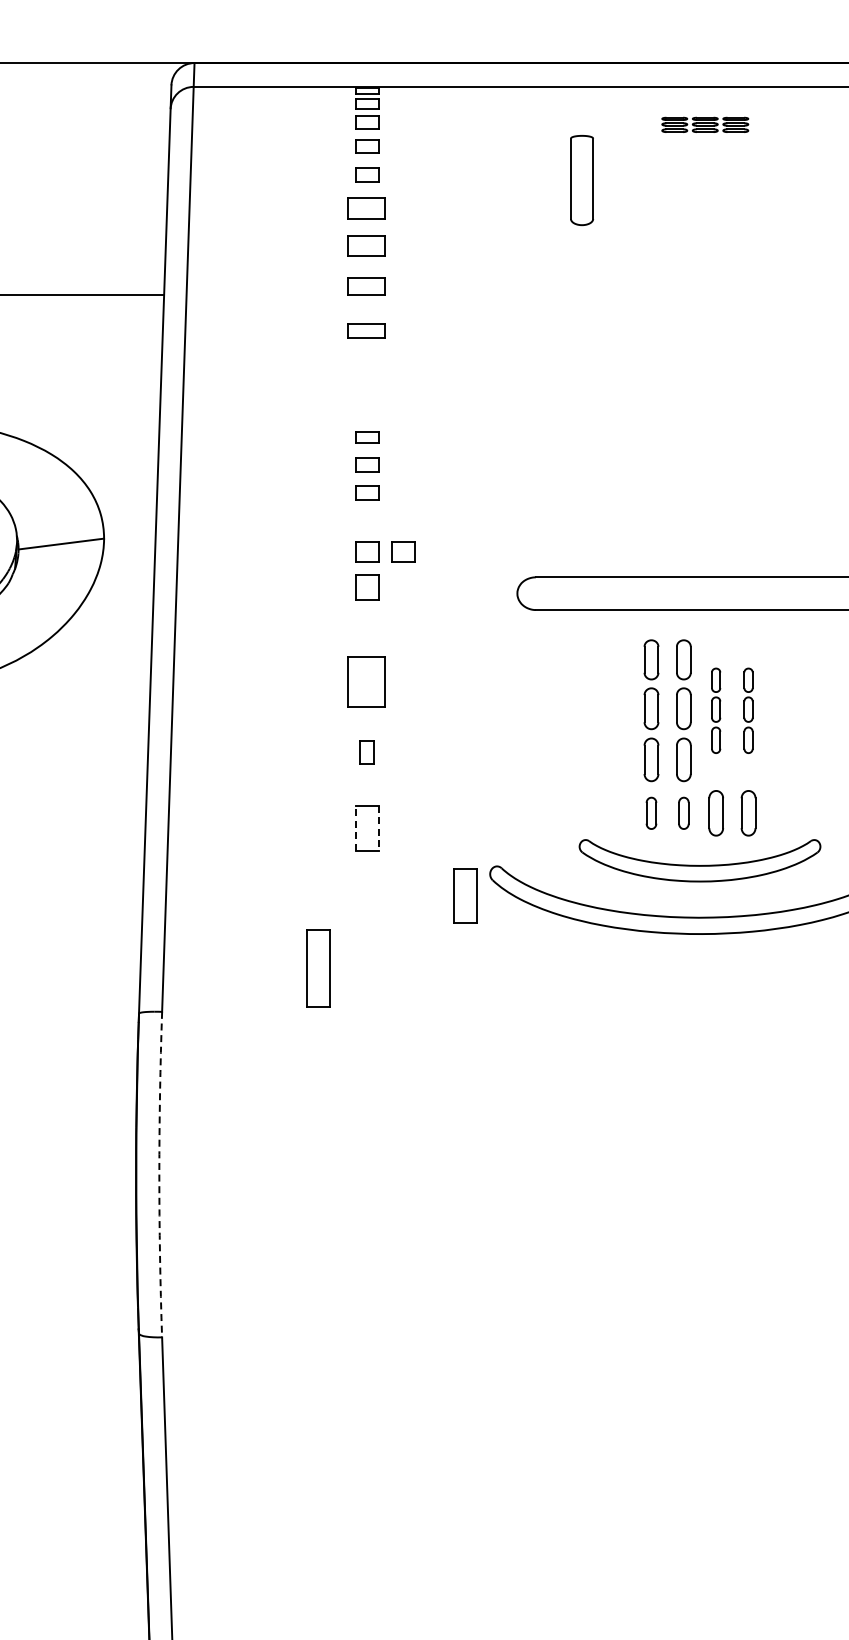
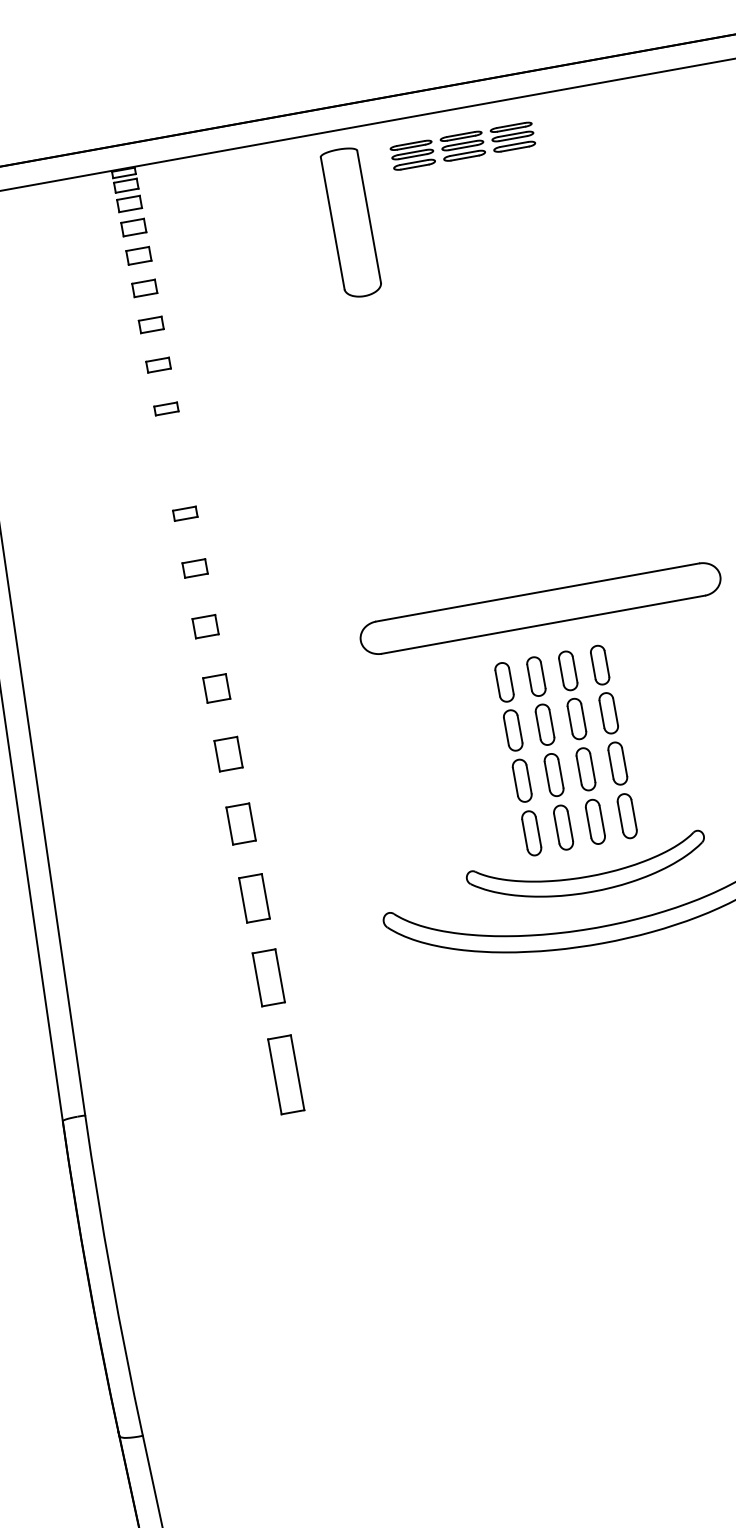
part: (704, 124) -> (461, 146), size x1.67
part: (581, 180) -> (350, 222), size x1.67
part: (367, 208) -> (145, 288), size x0.62
part: (367, 245) -> (151, 324), size x0.62
part: (367, 286) -> (158, 365), size x0.62
part: (367, 330) -> (166, 408), size x0.62
part: (367, 464) -> (190, 540), removed
part: (403, 551) -> (241, 619), removed
part: (367, 587) -> (217, 687), moved
part: (367, 681) -> (228, 753), size x0.62
part: (715, 710) -> (576, 720), size x1.67
part: (748, 710) -> (609, 715), size x1.67
part: (367, 752) -> (241, 823), size x1.67
part: (651, 813) -> (531, 833), size x1.43
part: (683, 813) -> (563, 827), size x1.43
line: (355, 828) -> (243, 900), dashed -> solid
line: (378, 828) -> (265, 896), dashed -> solid
part: (465, 895) -> (269, 977), moved
part: (318, 968) -> (286, 1074), moved
arc: (159, 1174) -> (111, 1275), dashed -> solid

